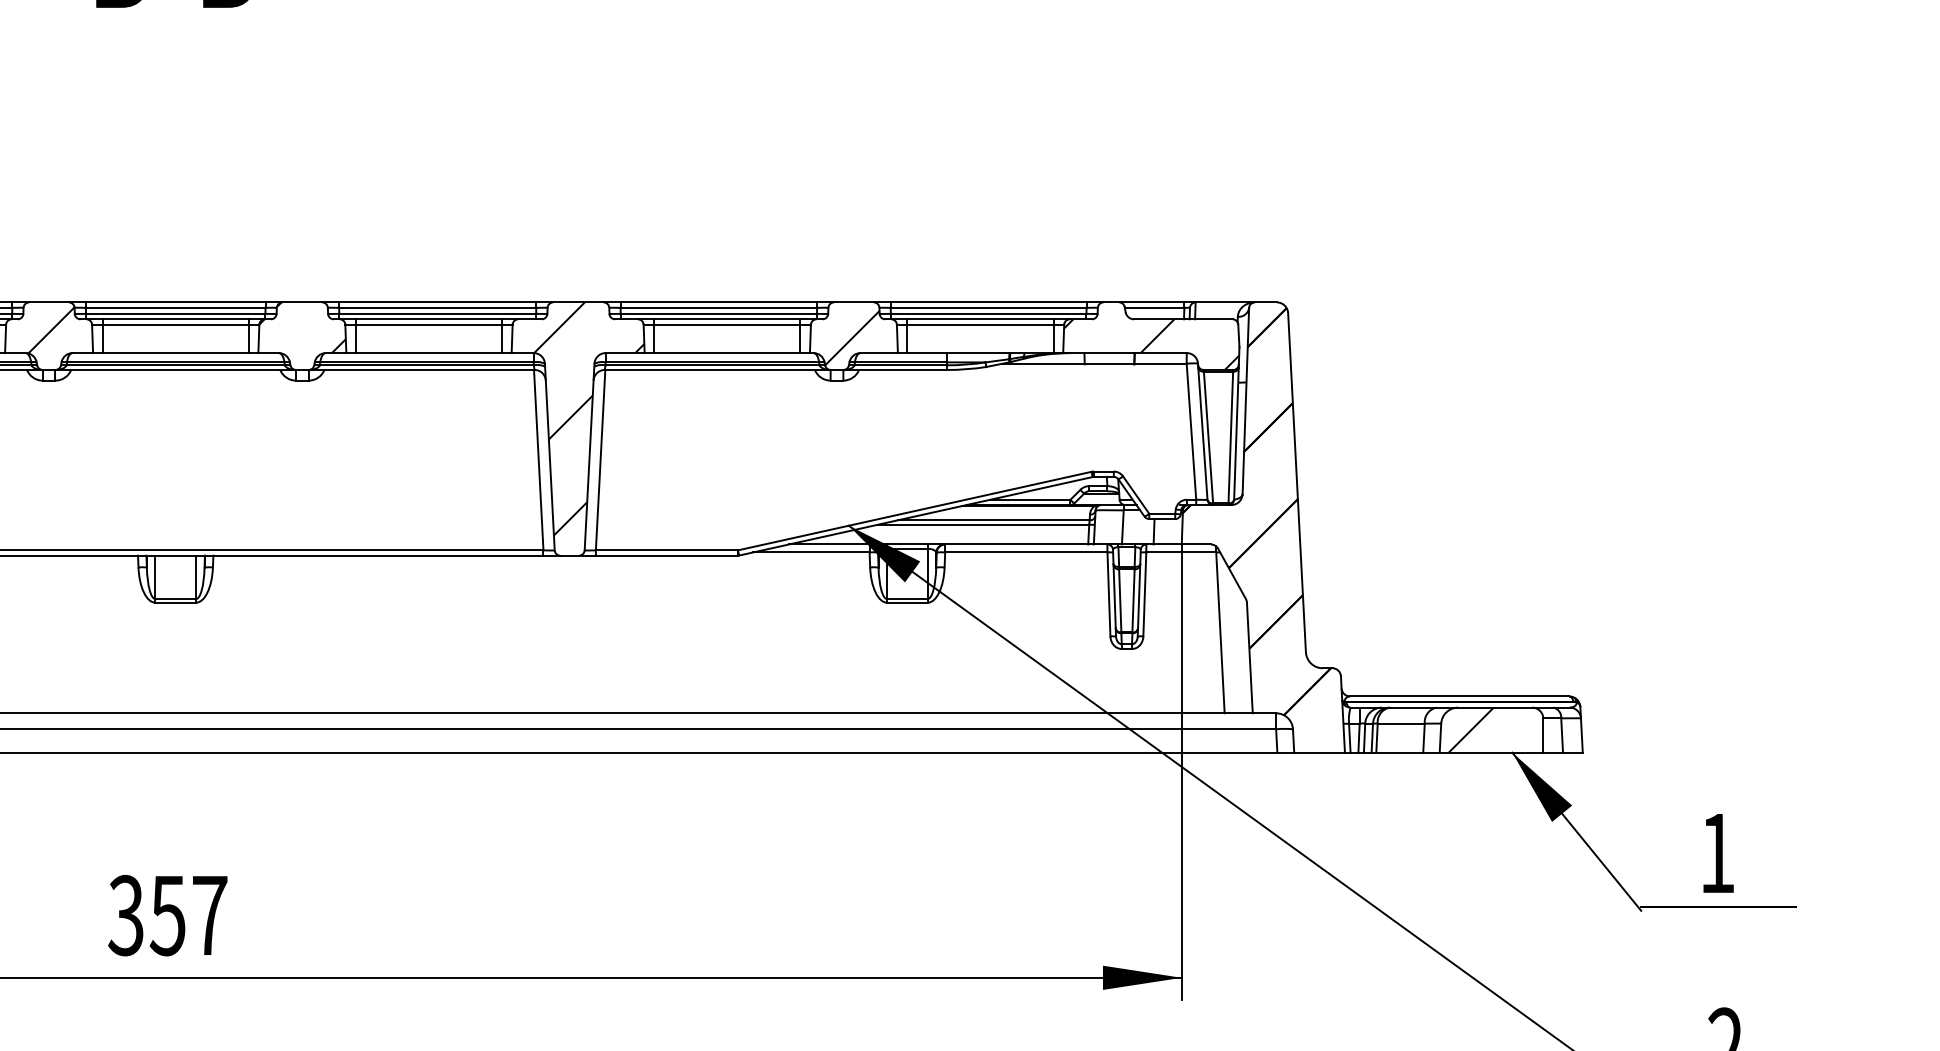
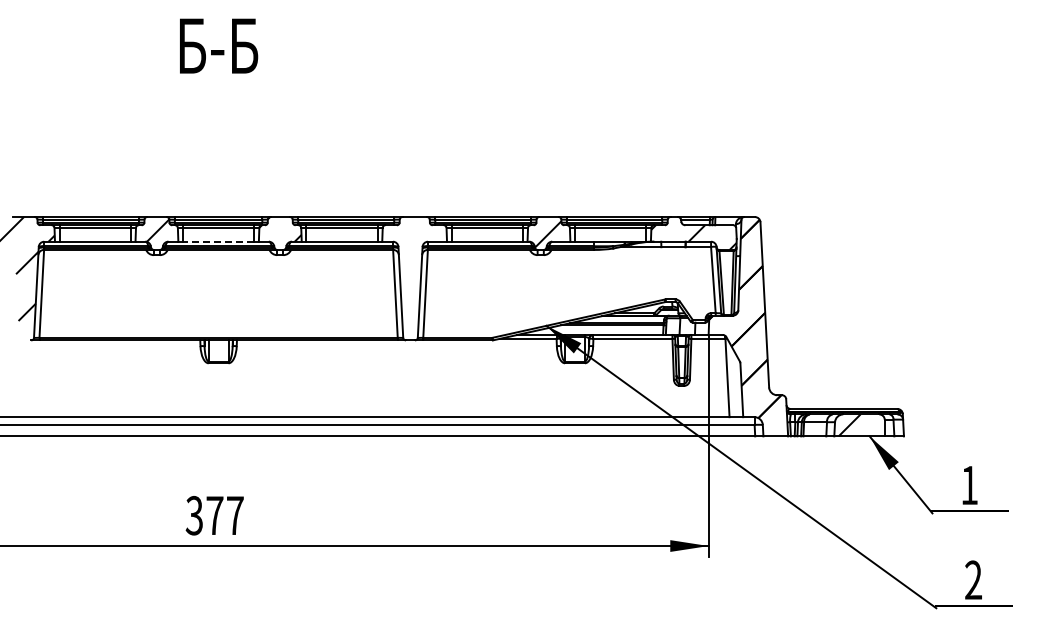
line: (175, 352) -> (218, 241), solid -> dashed
hatch: (588, 418) -> (419, 273), removed
text: (167, 915) -> (214, 515), 357 -> 377

